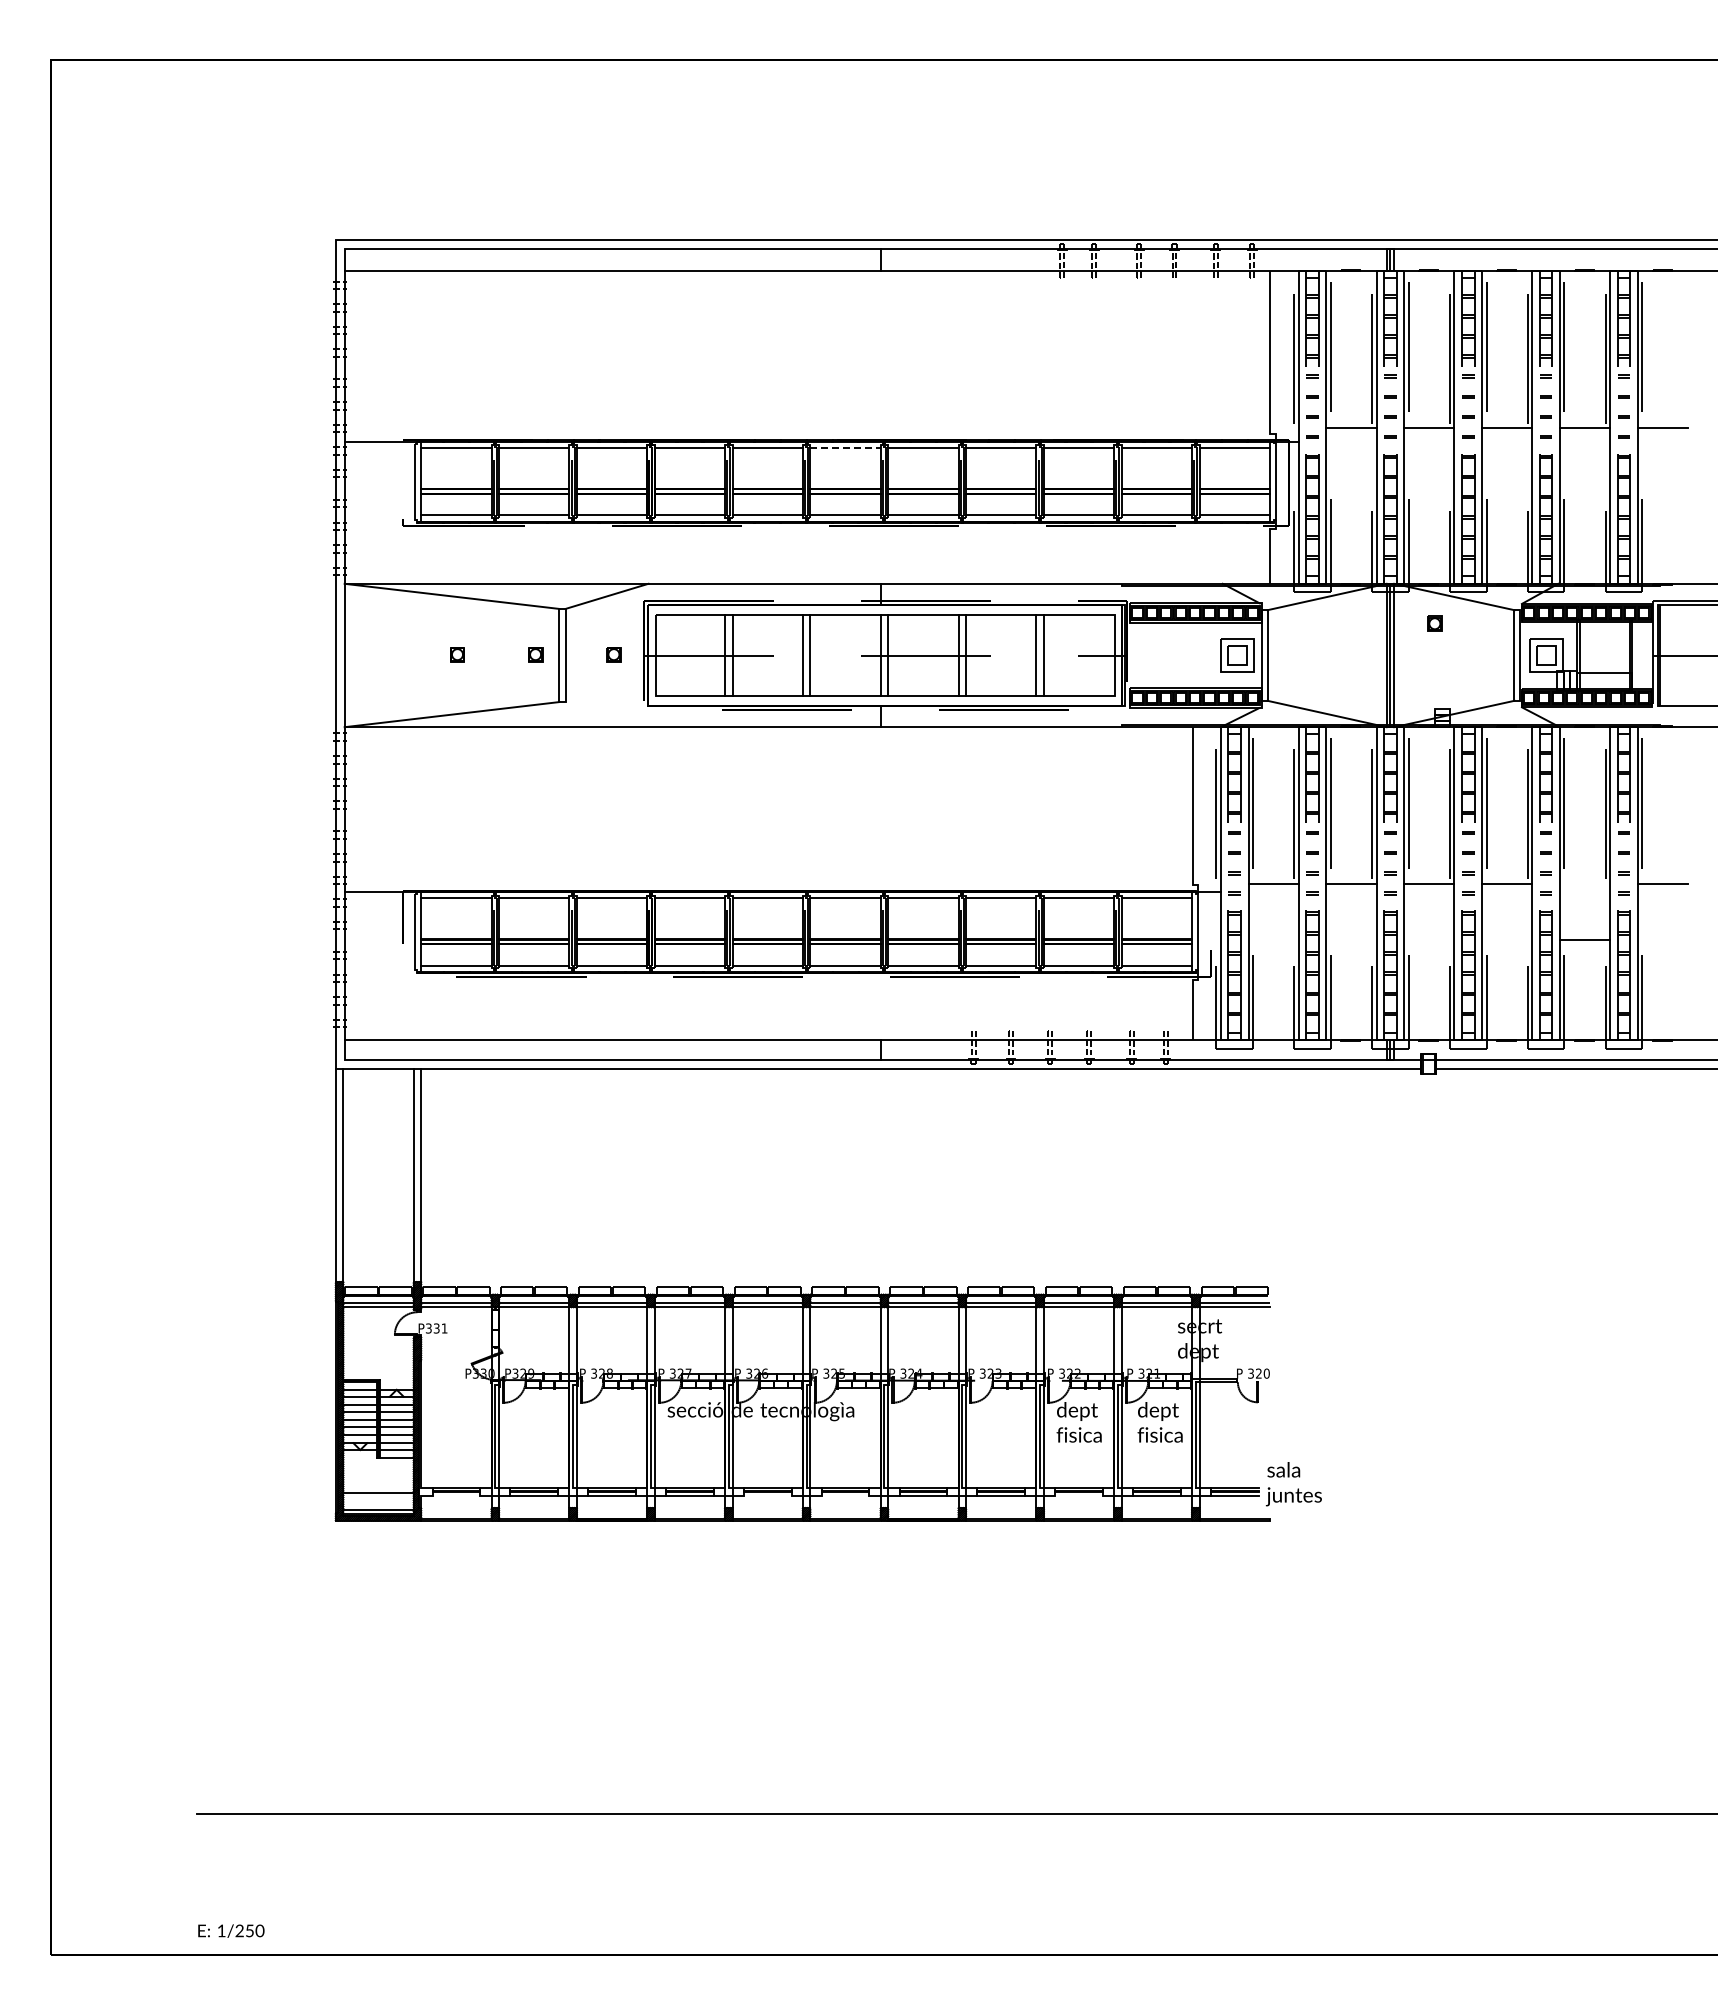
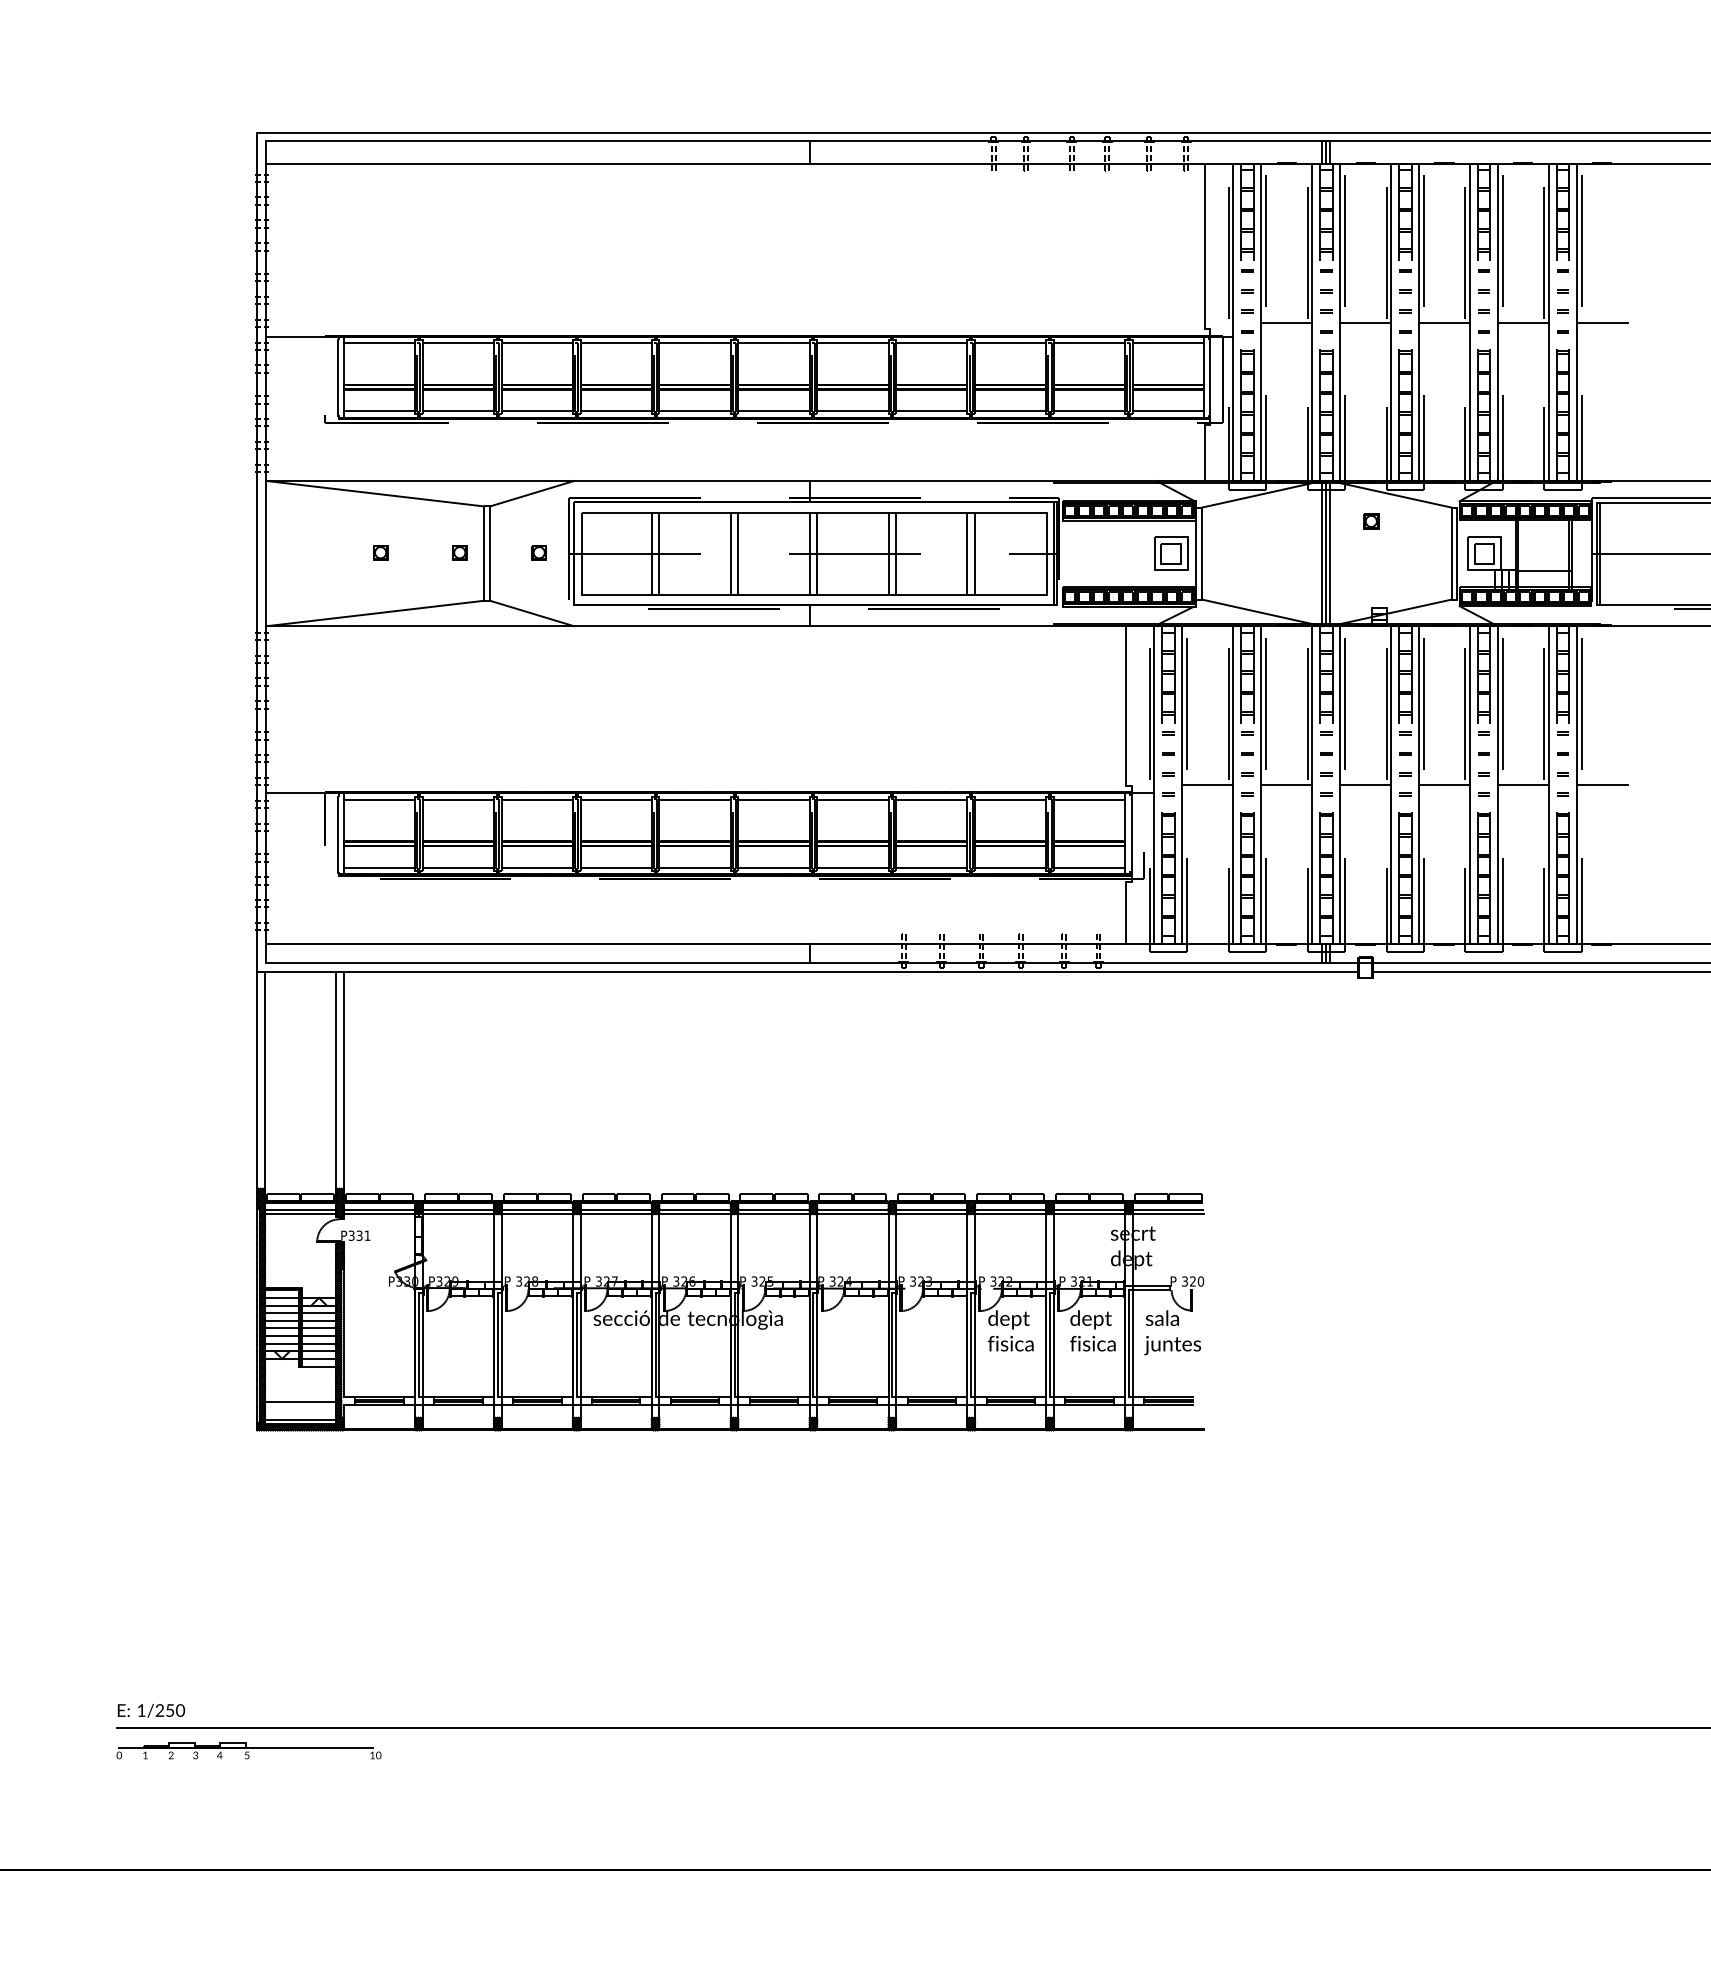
line: (846, 447) -> (774, 342), dashed -> solid
line: (606, 714) -> (531, 613), added
line: (1584, 939) -> (1522, 784), moved
text: (1293, 1484) -> (1172, 1333), moved
line: (456, 1495) -> (379, 1405), added
line: (767, 1495) -> (694, 1405), added
line: (845, 1495) -> (773, 1405), added
line: (1078, 1495) -> (1010, 1405), added
part: (327, 1836) -> (248, 1750), added
text: (231, 1930) -> (151, 1710), moved

